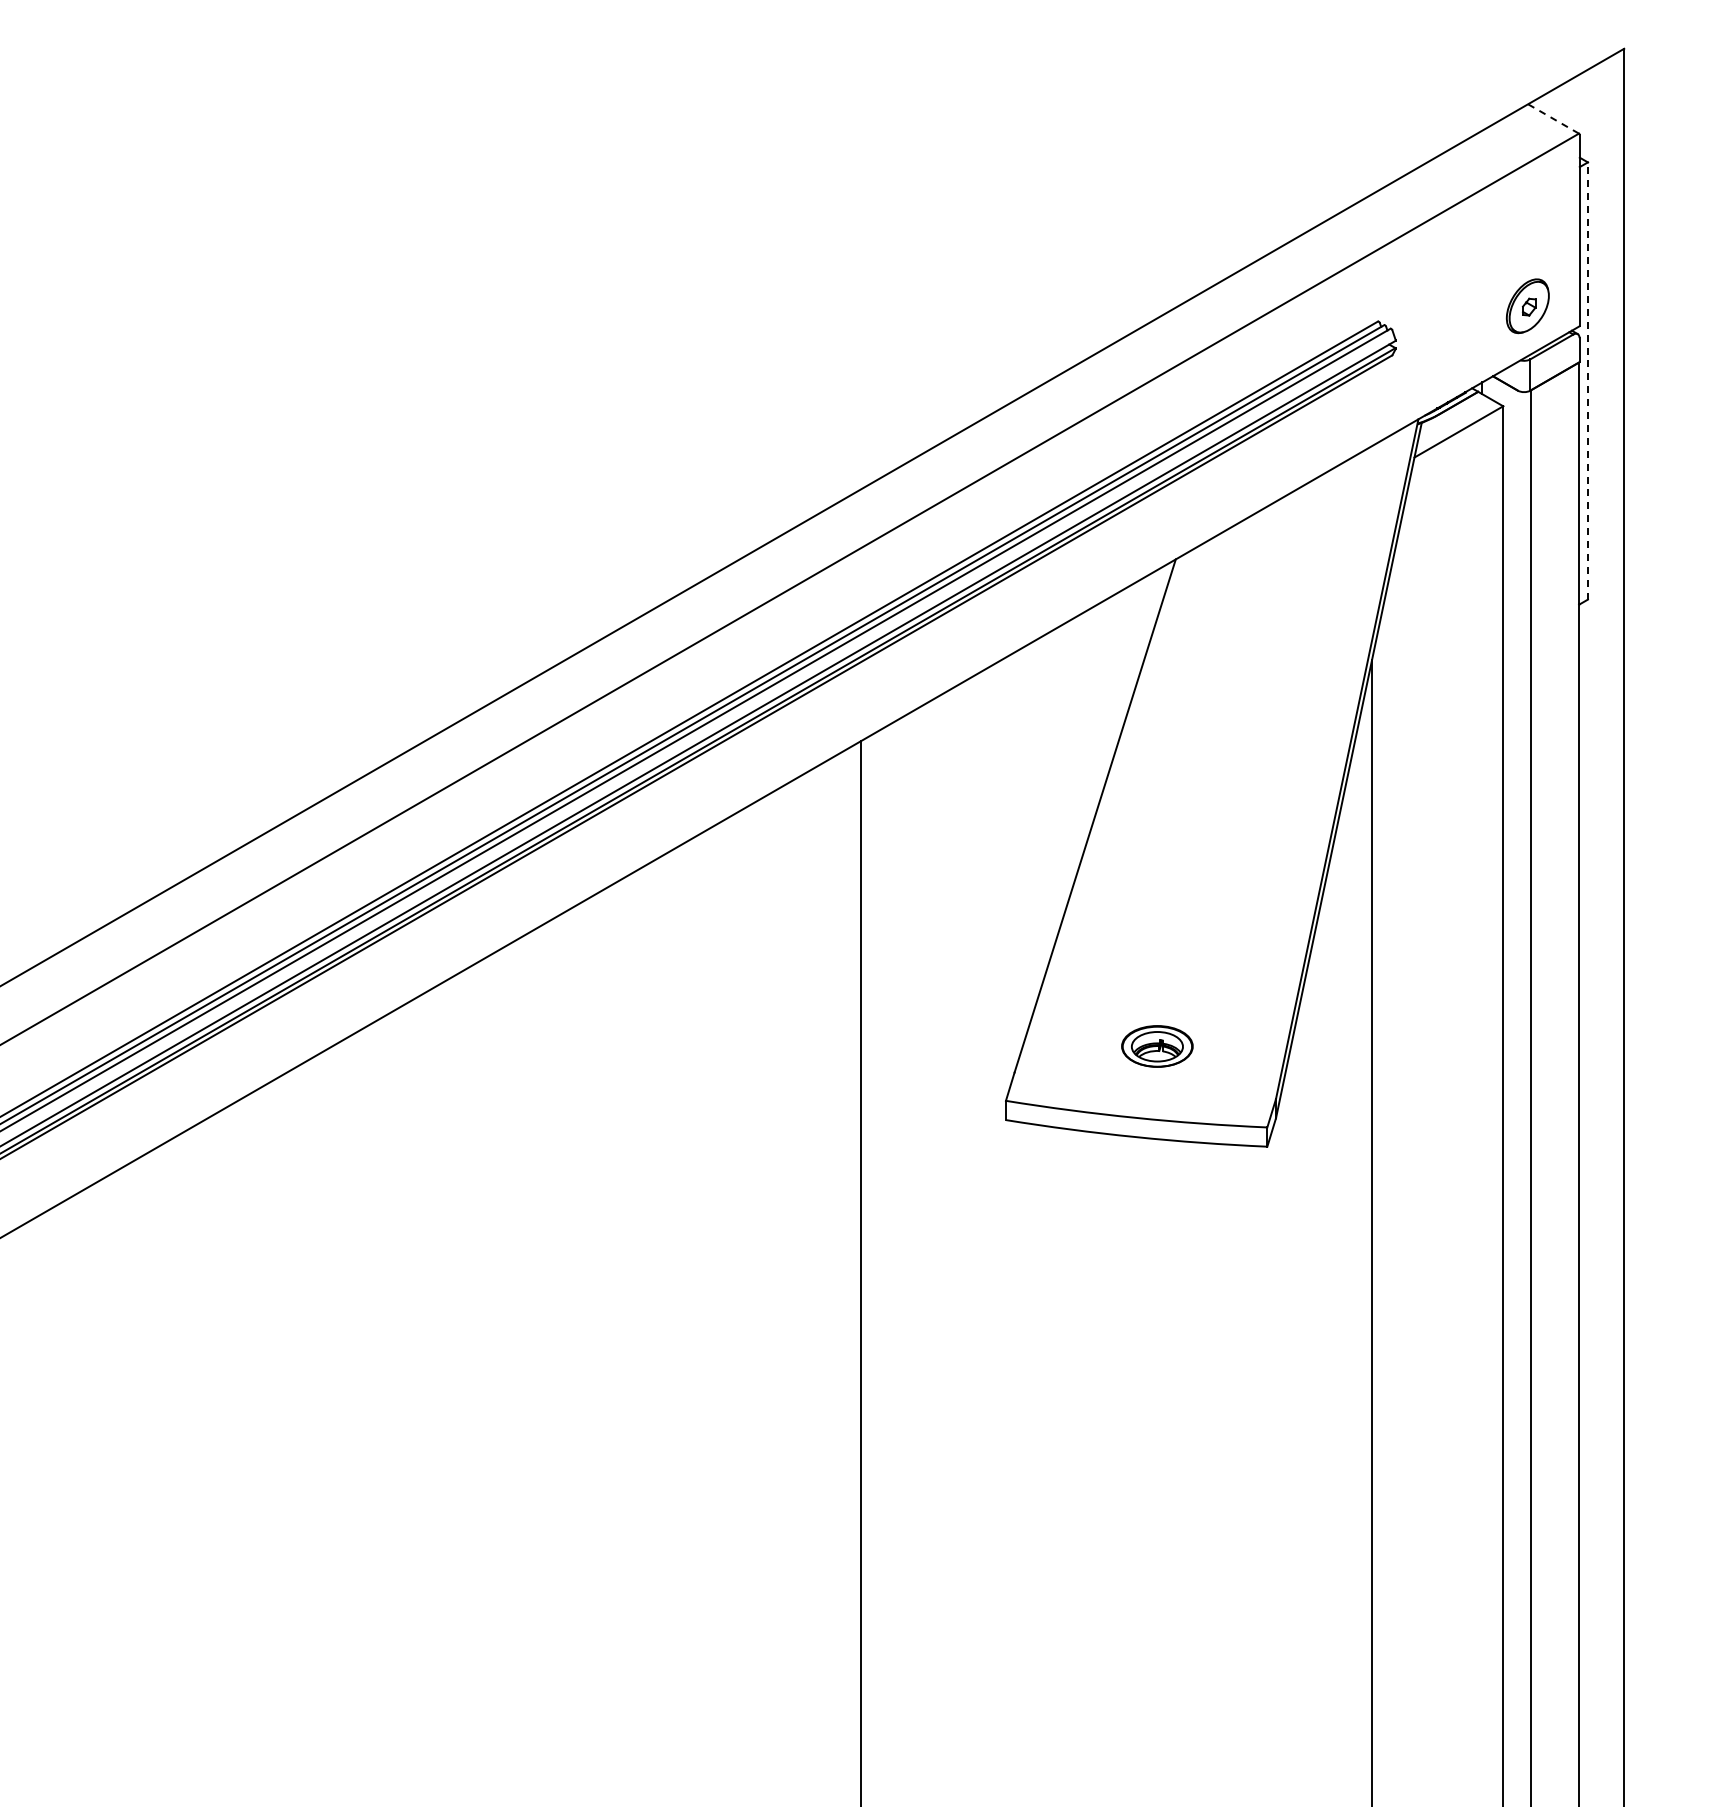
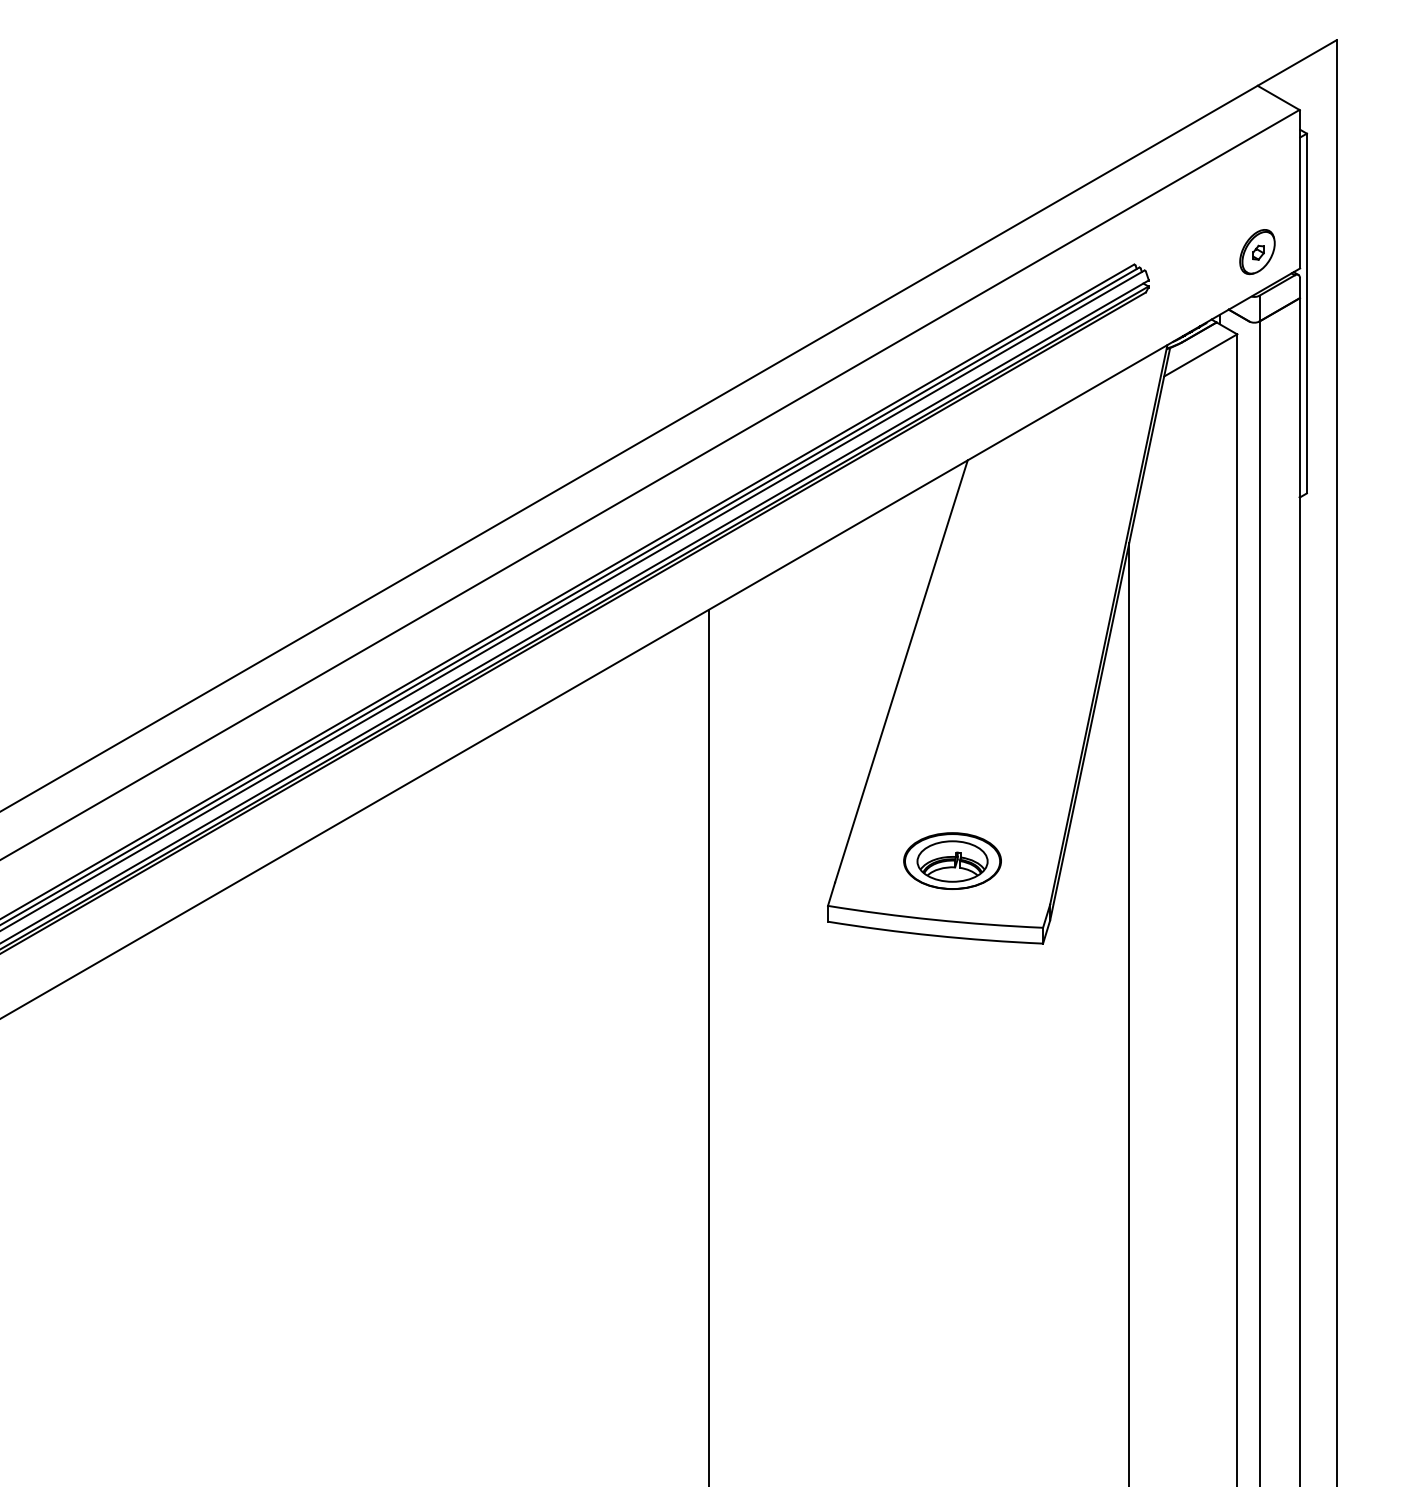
line: (1553, 118) -> (1278, 97), dashed -> solid
line: (1587, 381) -> (1306, 313), dashed -> solid
part: (1157, 1046) -> (952, 861), size x1.67

